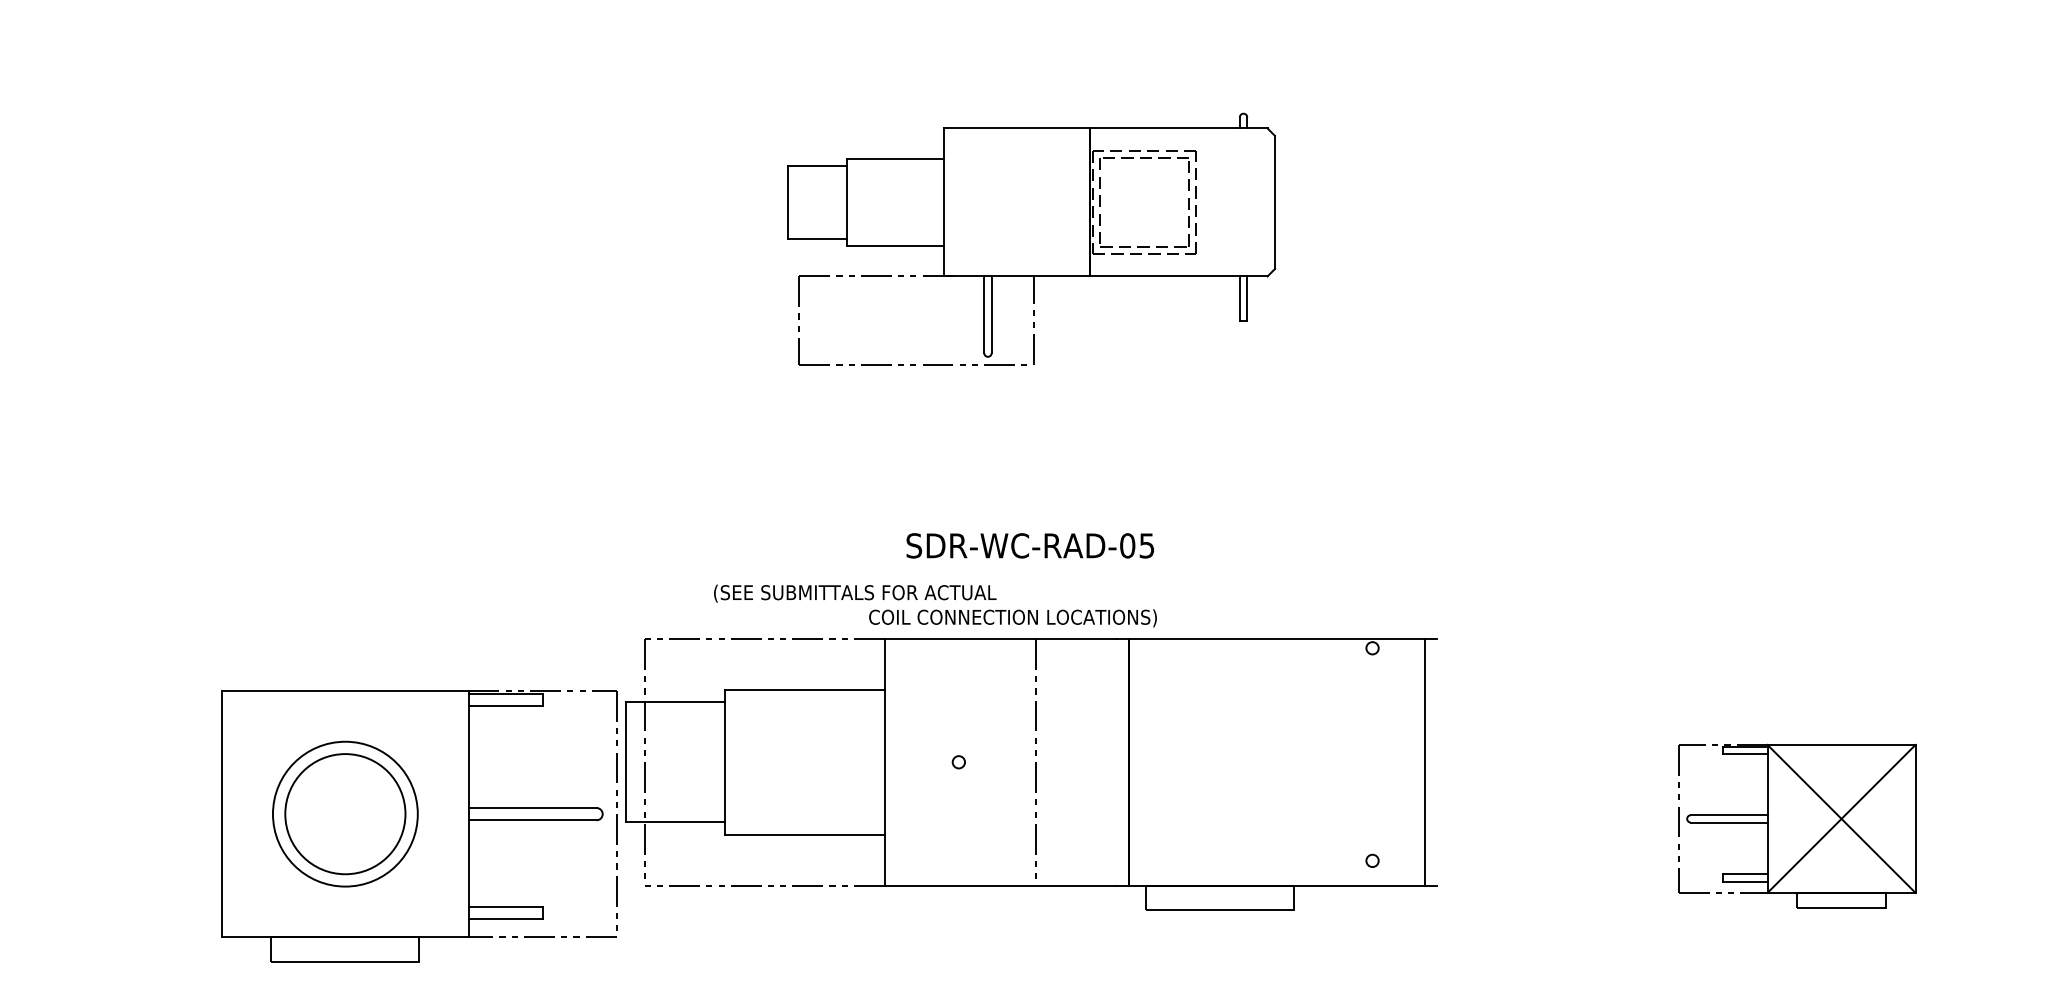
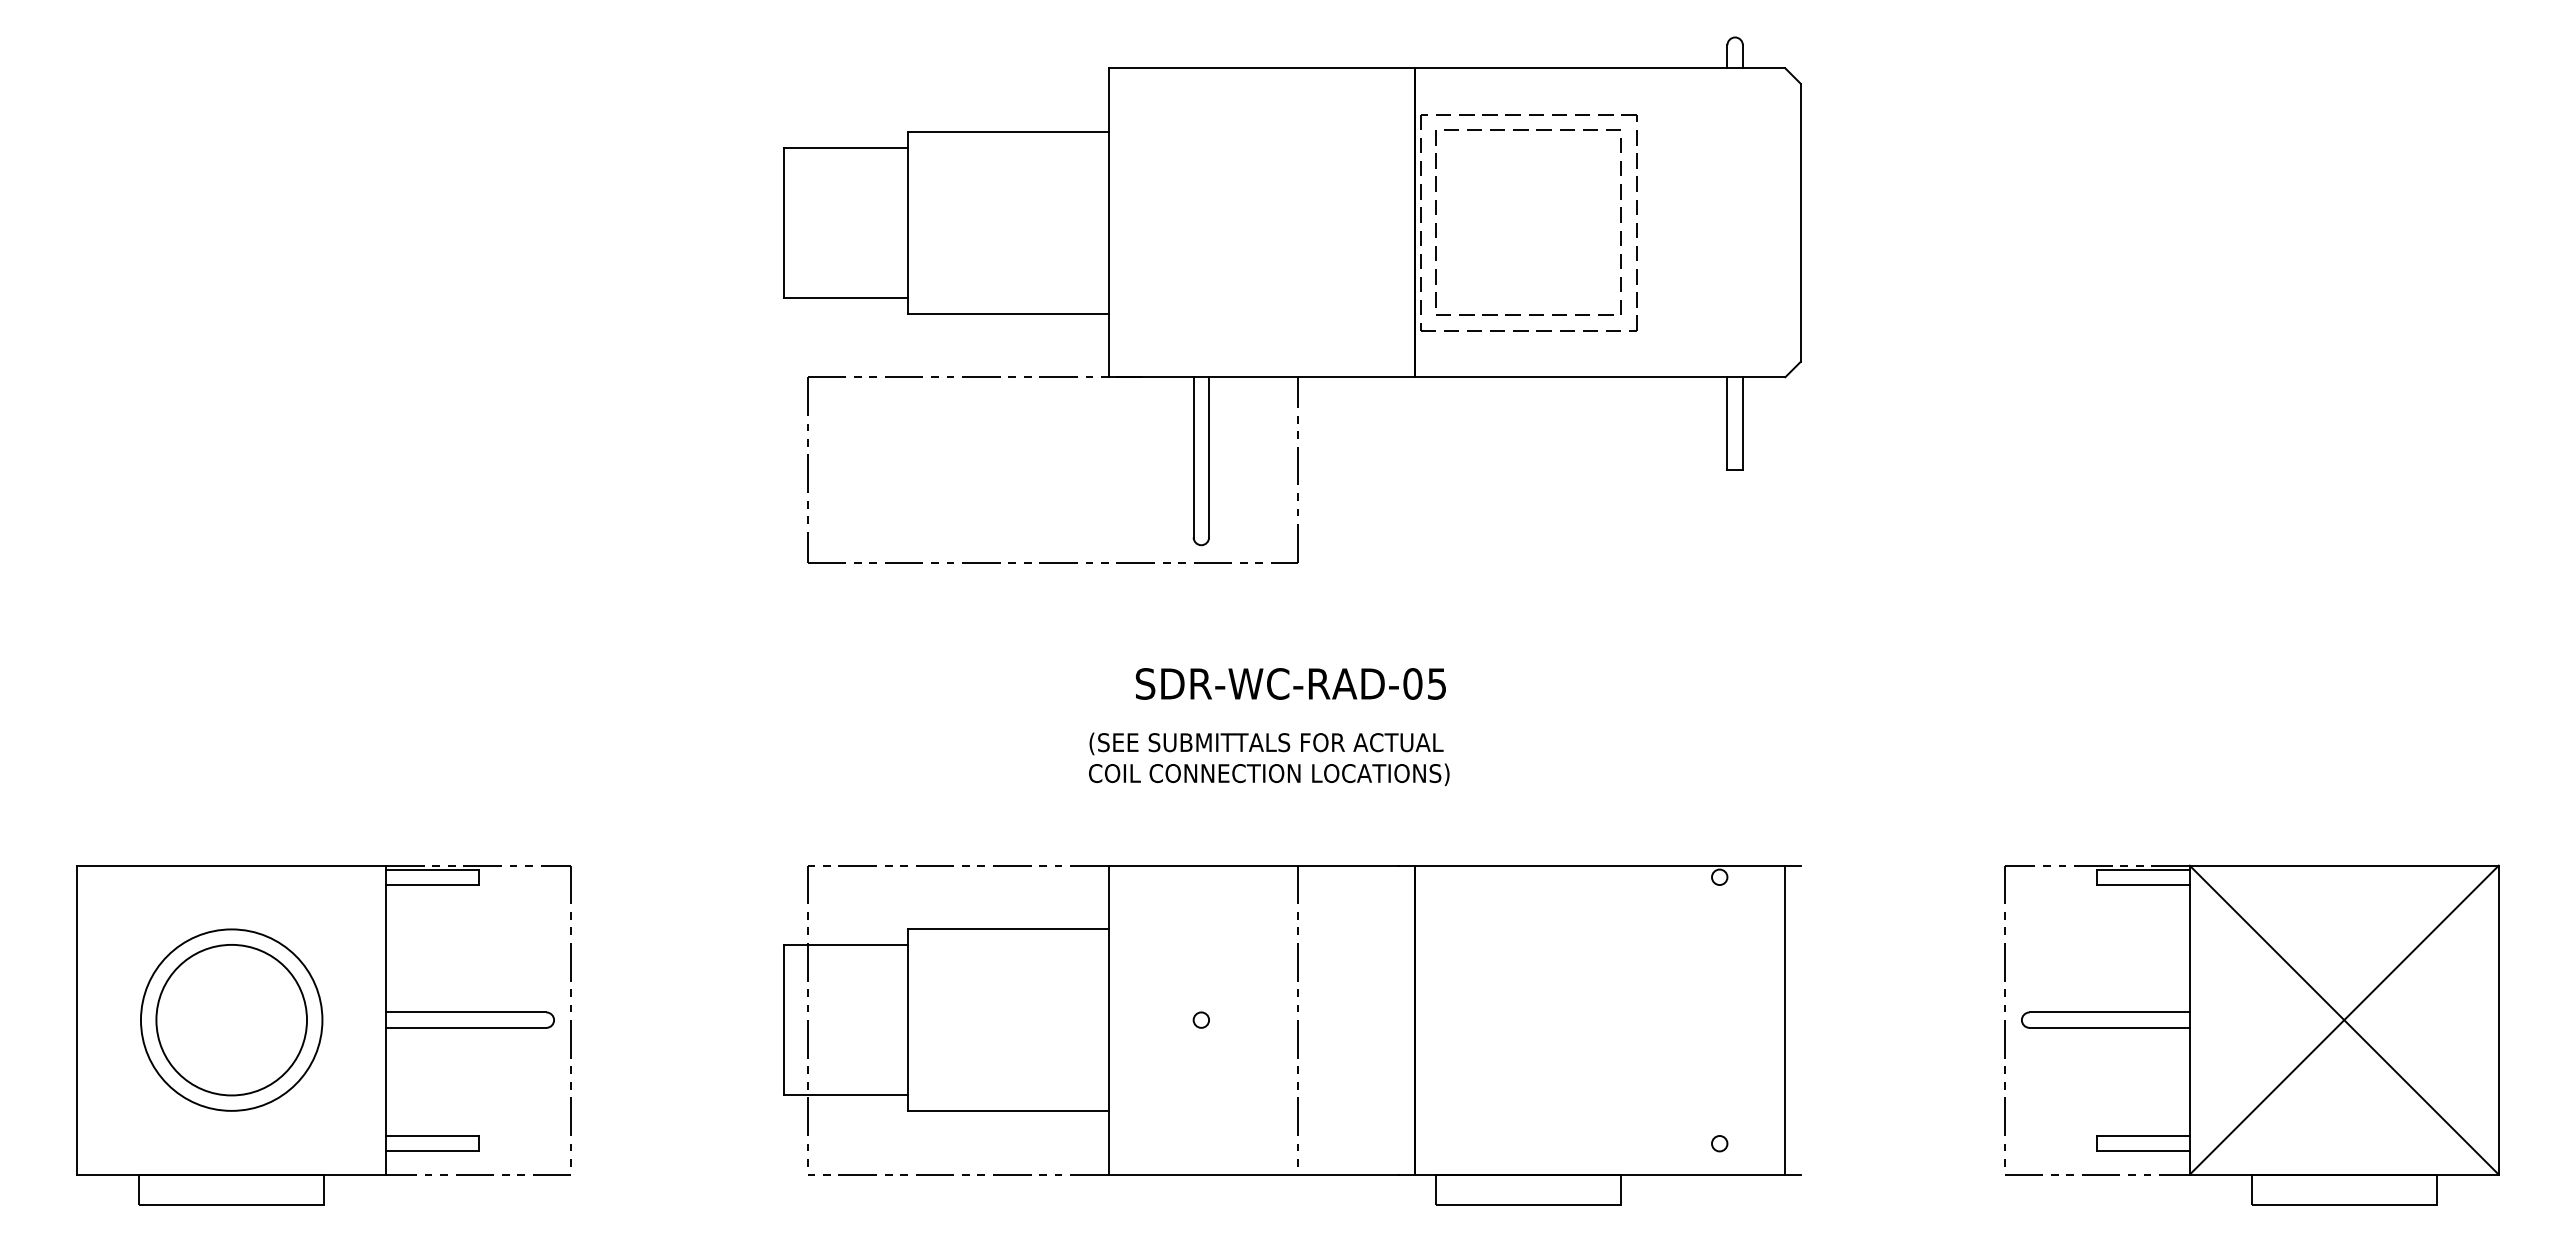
part: (1031, 239) -> (1292, 299), size x1.67
text: (855, 593) -> (1266, 743), moved
part: (1031, 774) -> (1292, 1035), moved
part: (1796, 825) -> (2251, 1034), size x1.67
part: (418, 826) -> (323, 1035), moved

